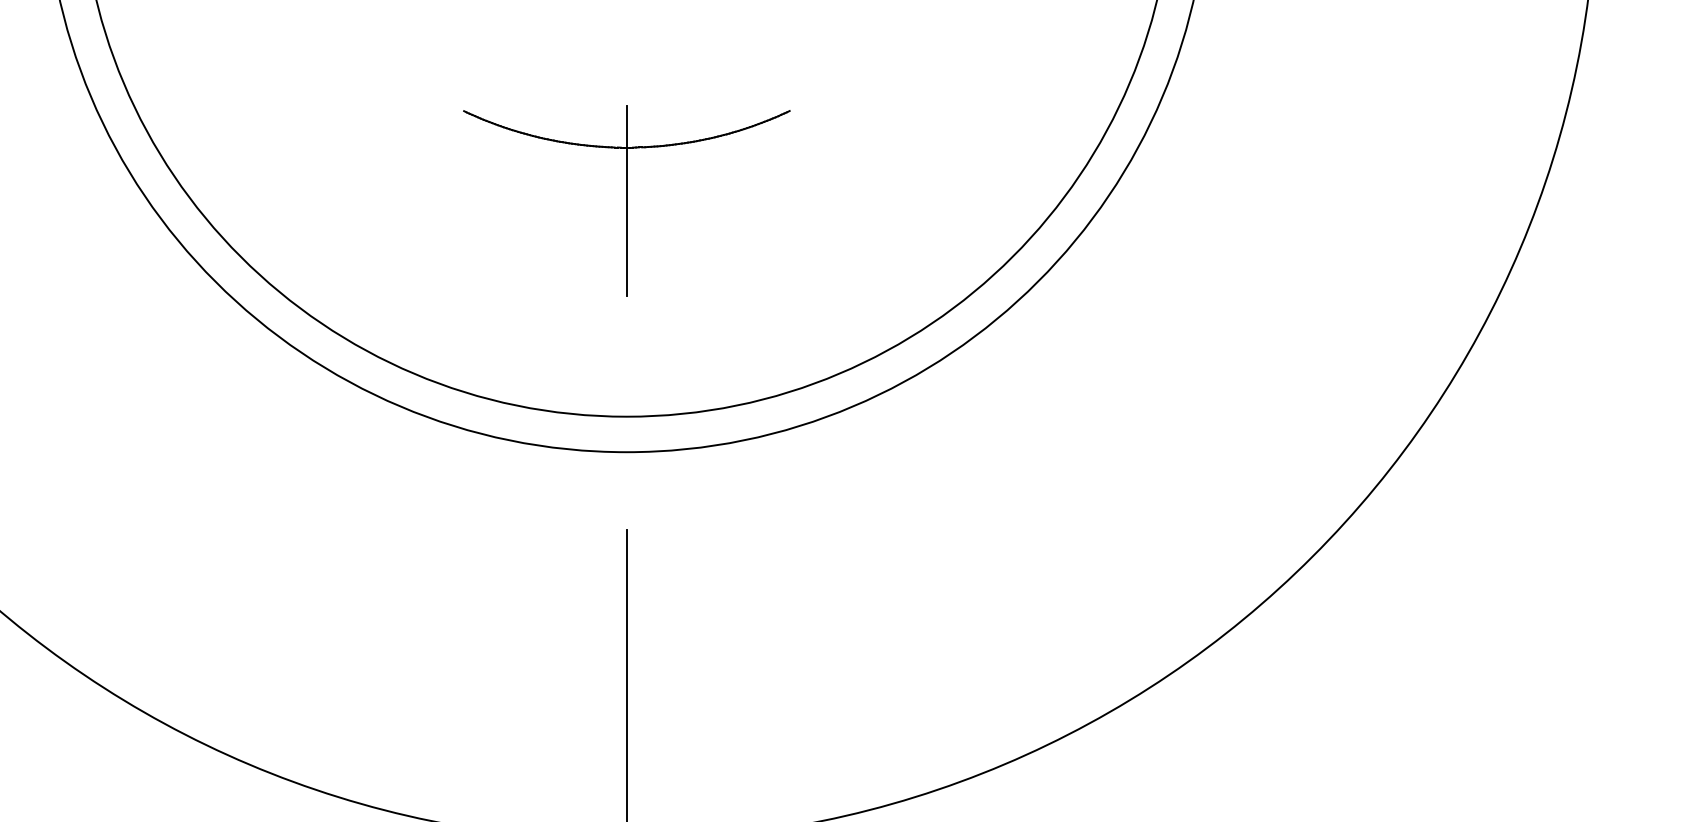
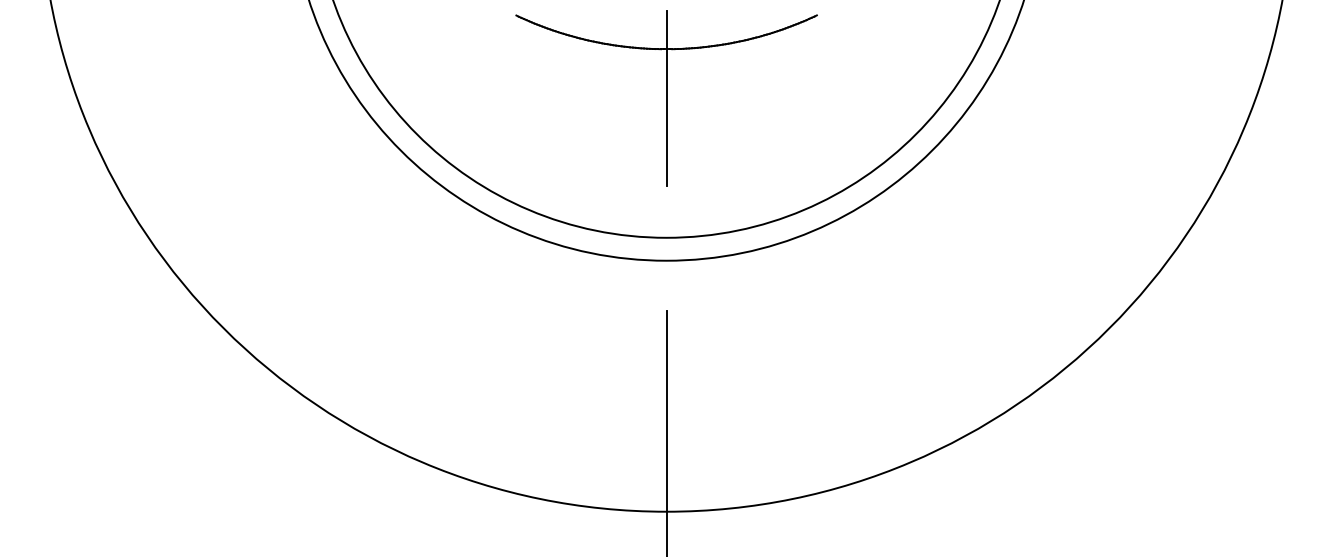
part: (626, 201) -> (666, 98), size x1.43

